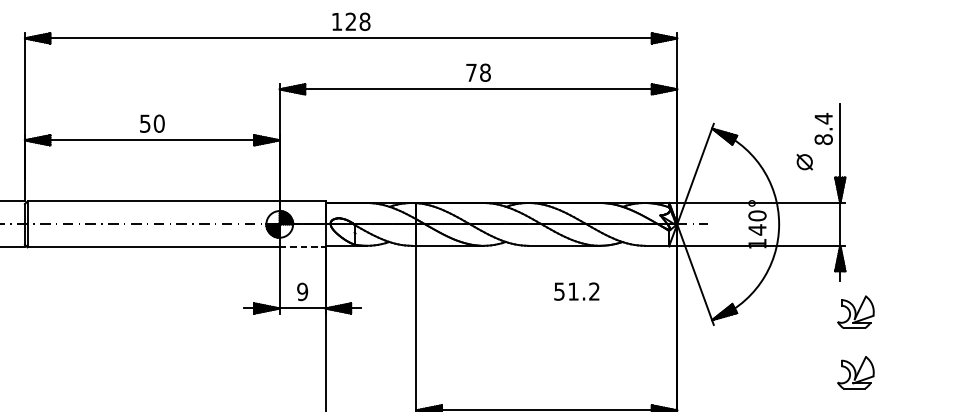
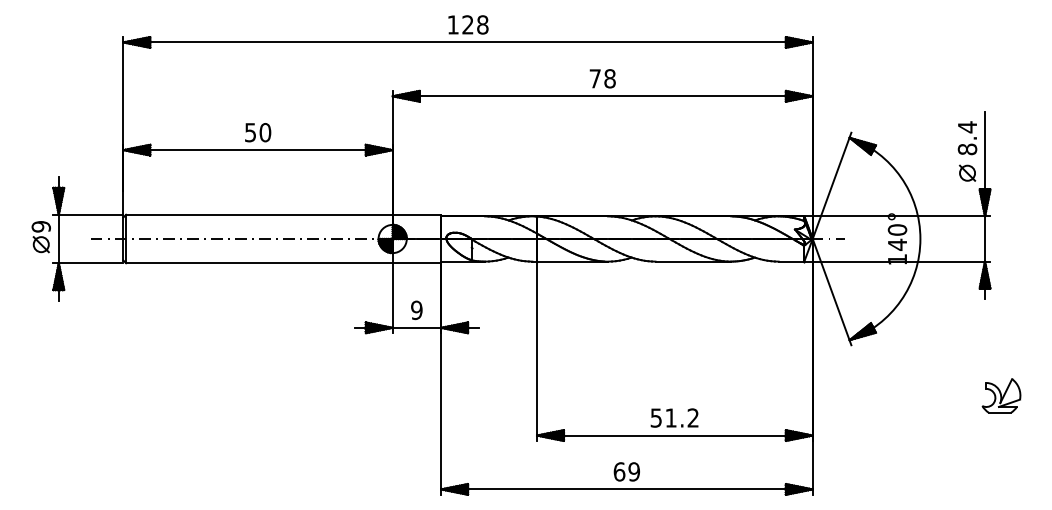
part: (804, 161) -> (967, 172), moved
line: (303, 247) -> (417, 263), dashed -> solid
text: (576, 291) -> (674, 417), moved
part: (855, 311) -> (1001, 331), removed

